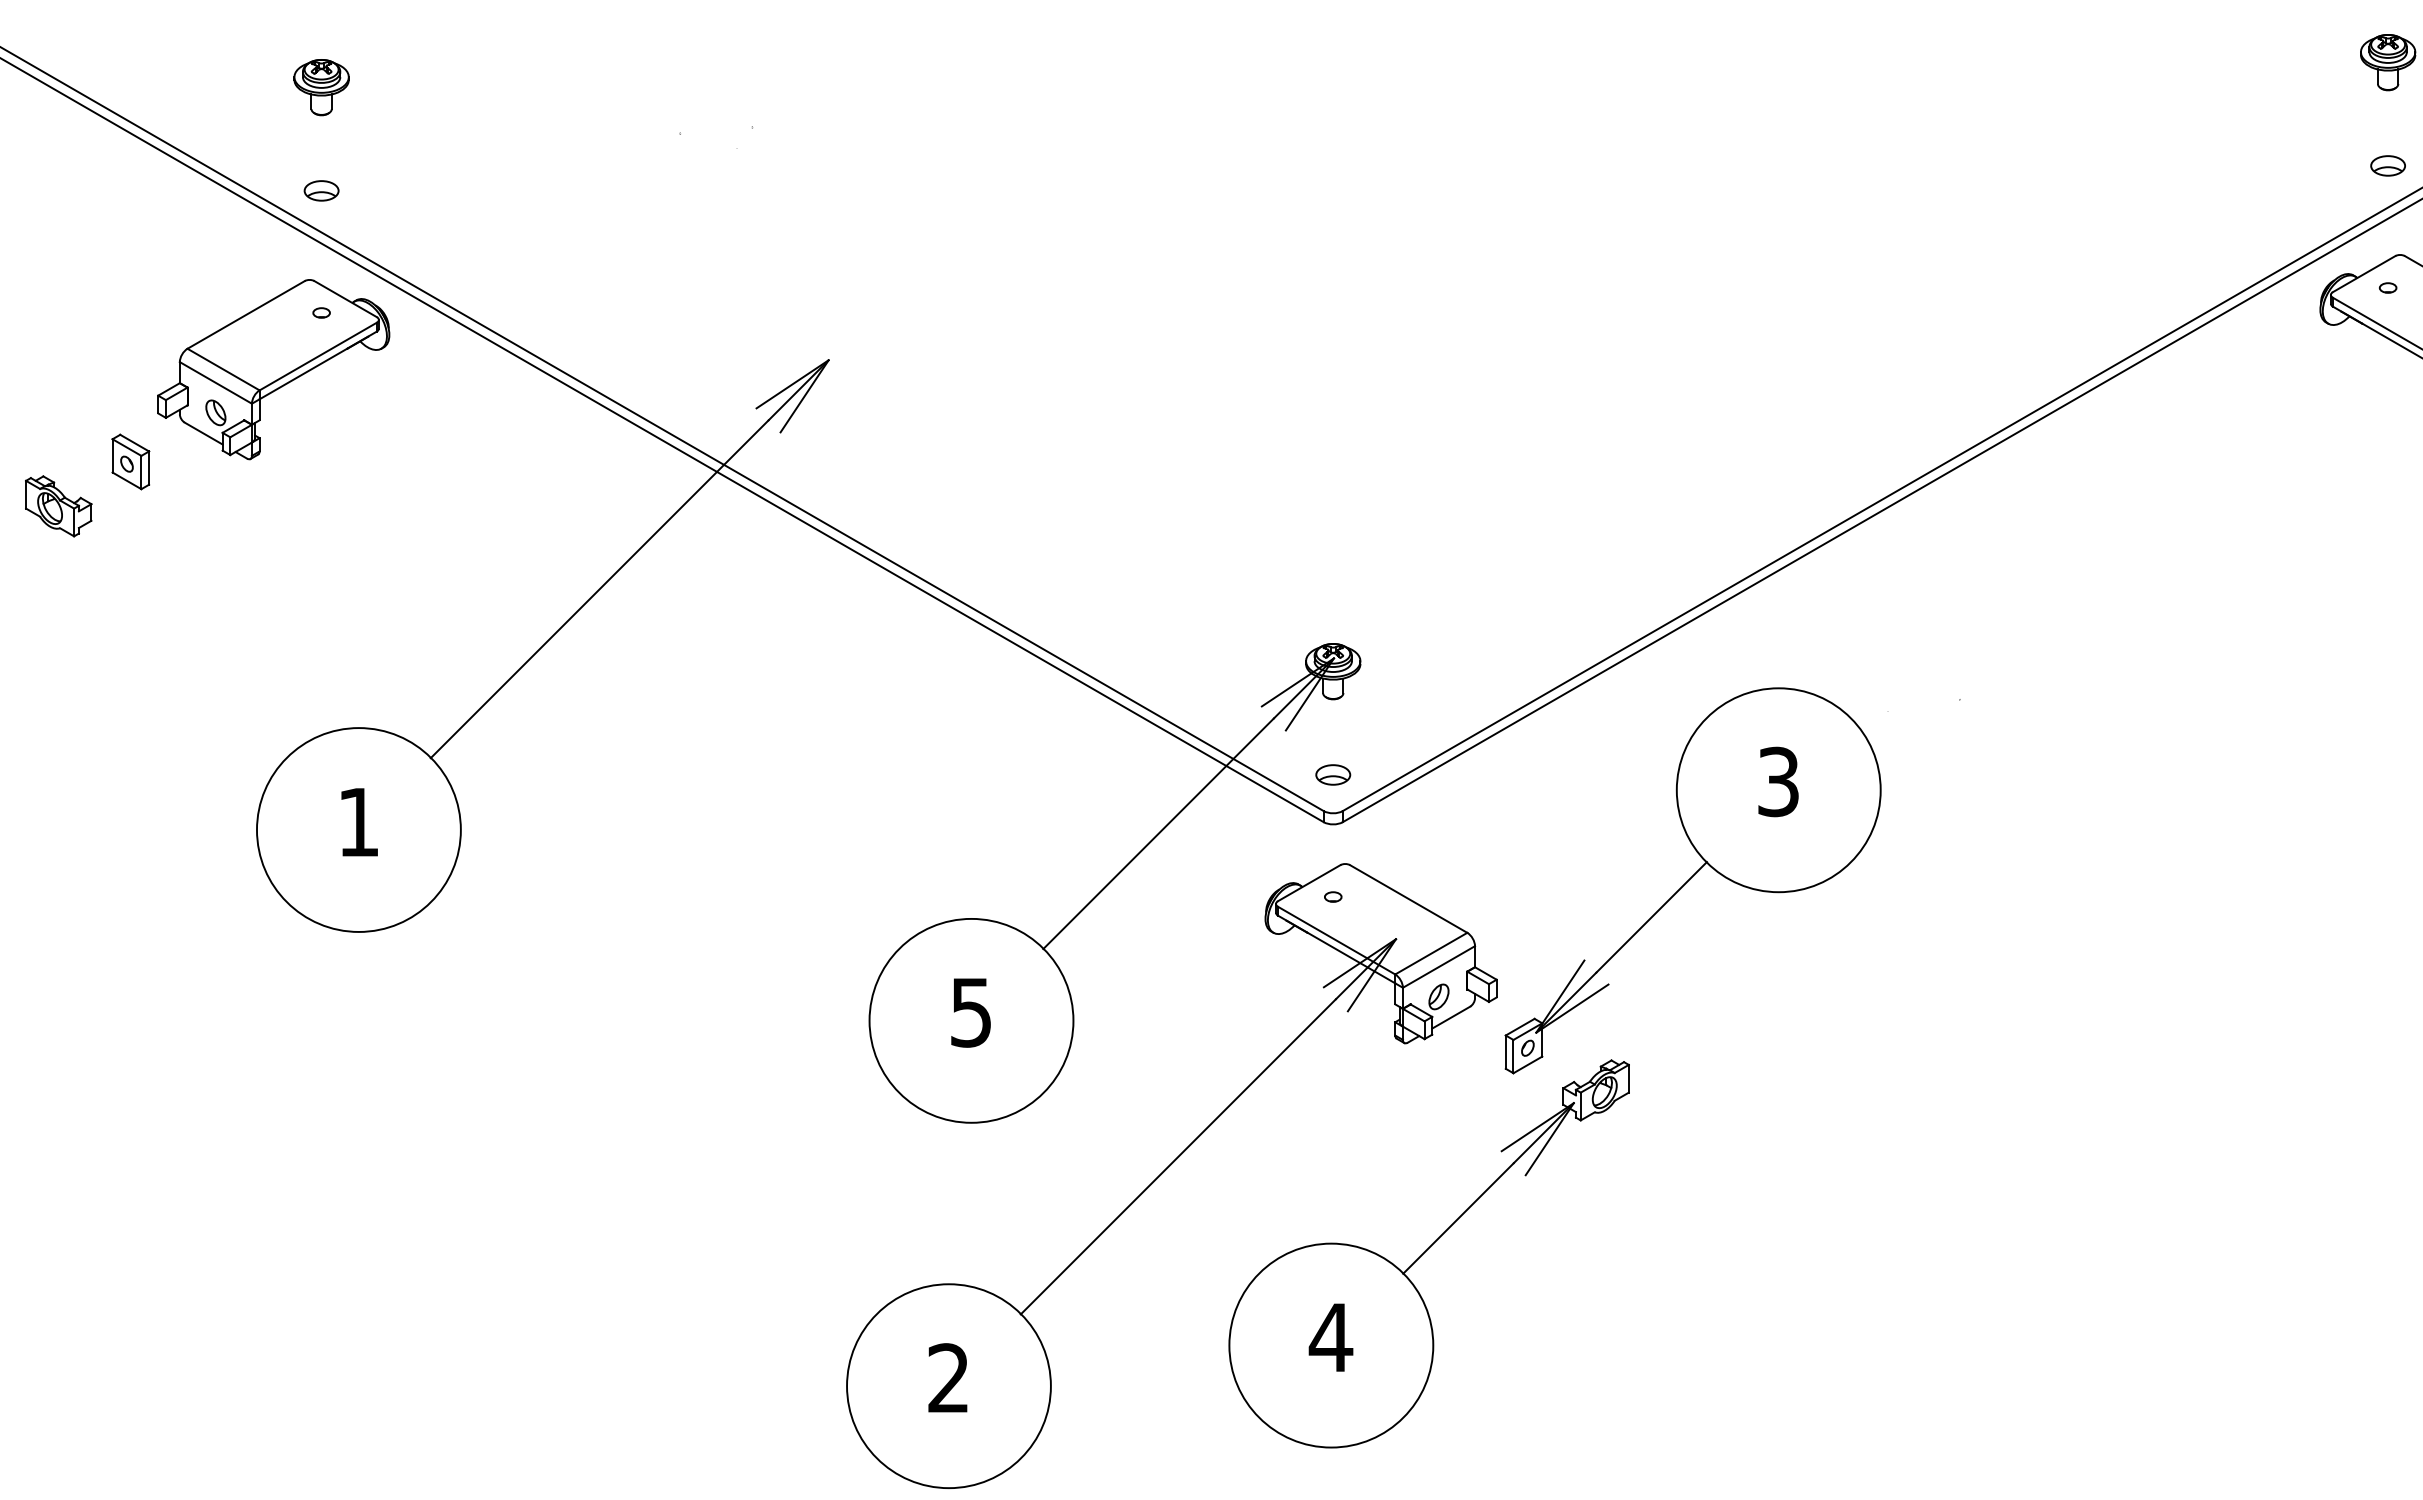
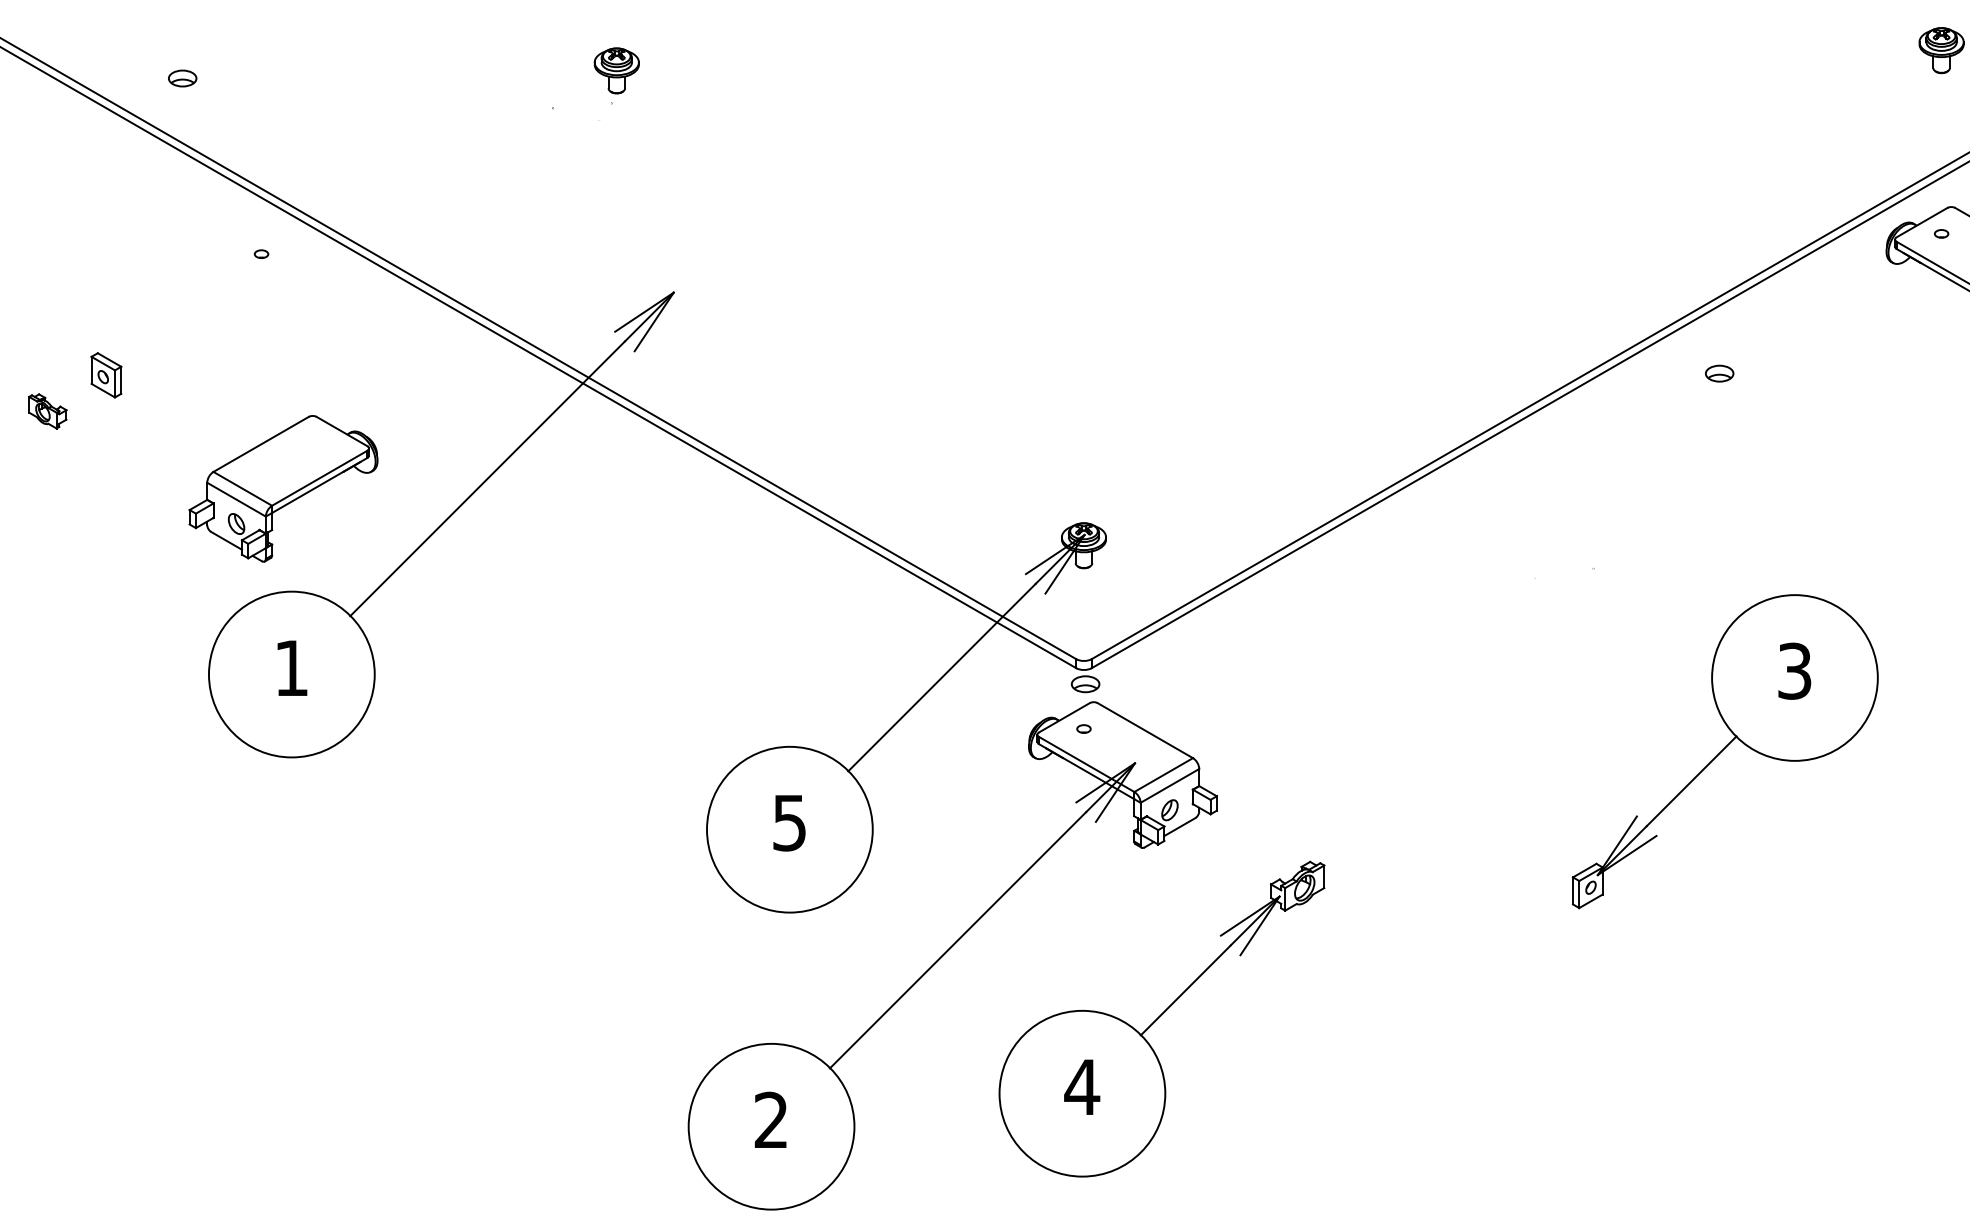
part: (321, 87) -> (616, 70), moved
part: (2387, 165) -> (1719, 373), moved
part: (321, 190) -> (182, 78), moved
part: (273, 369) -> (283, 488), moved
part: (58, 506) -> (47, 411), size x0.7
part: (1333, 774) -> (1085, 683), moved
part: (1692, 880) -> (1724, 751), moved

